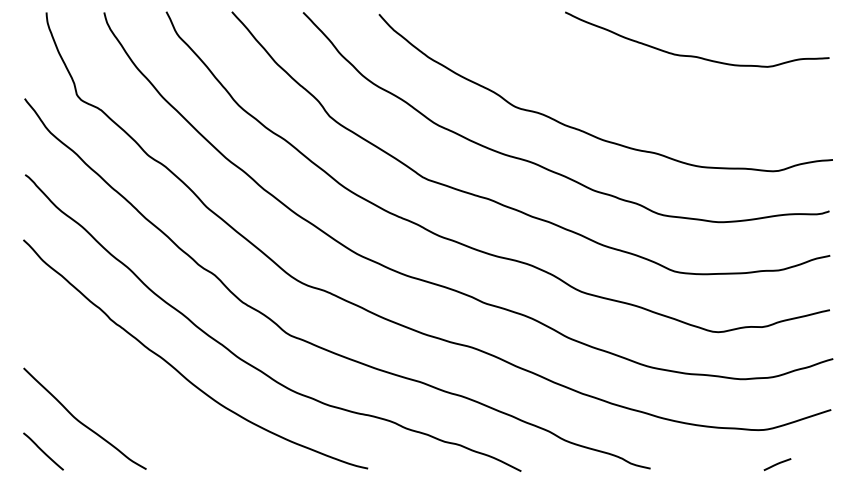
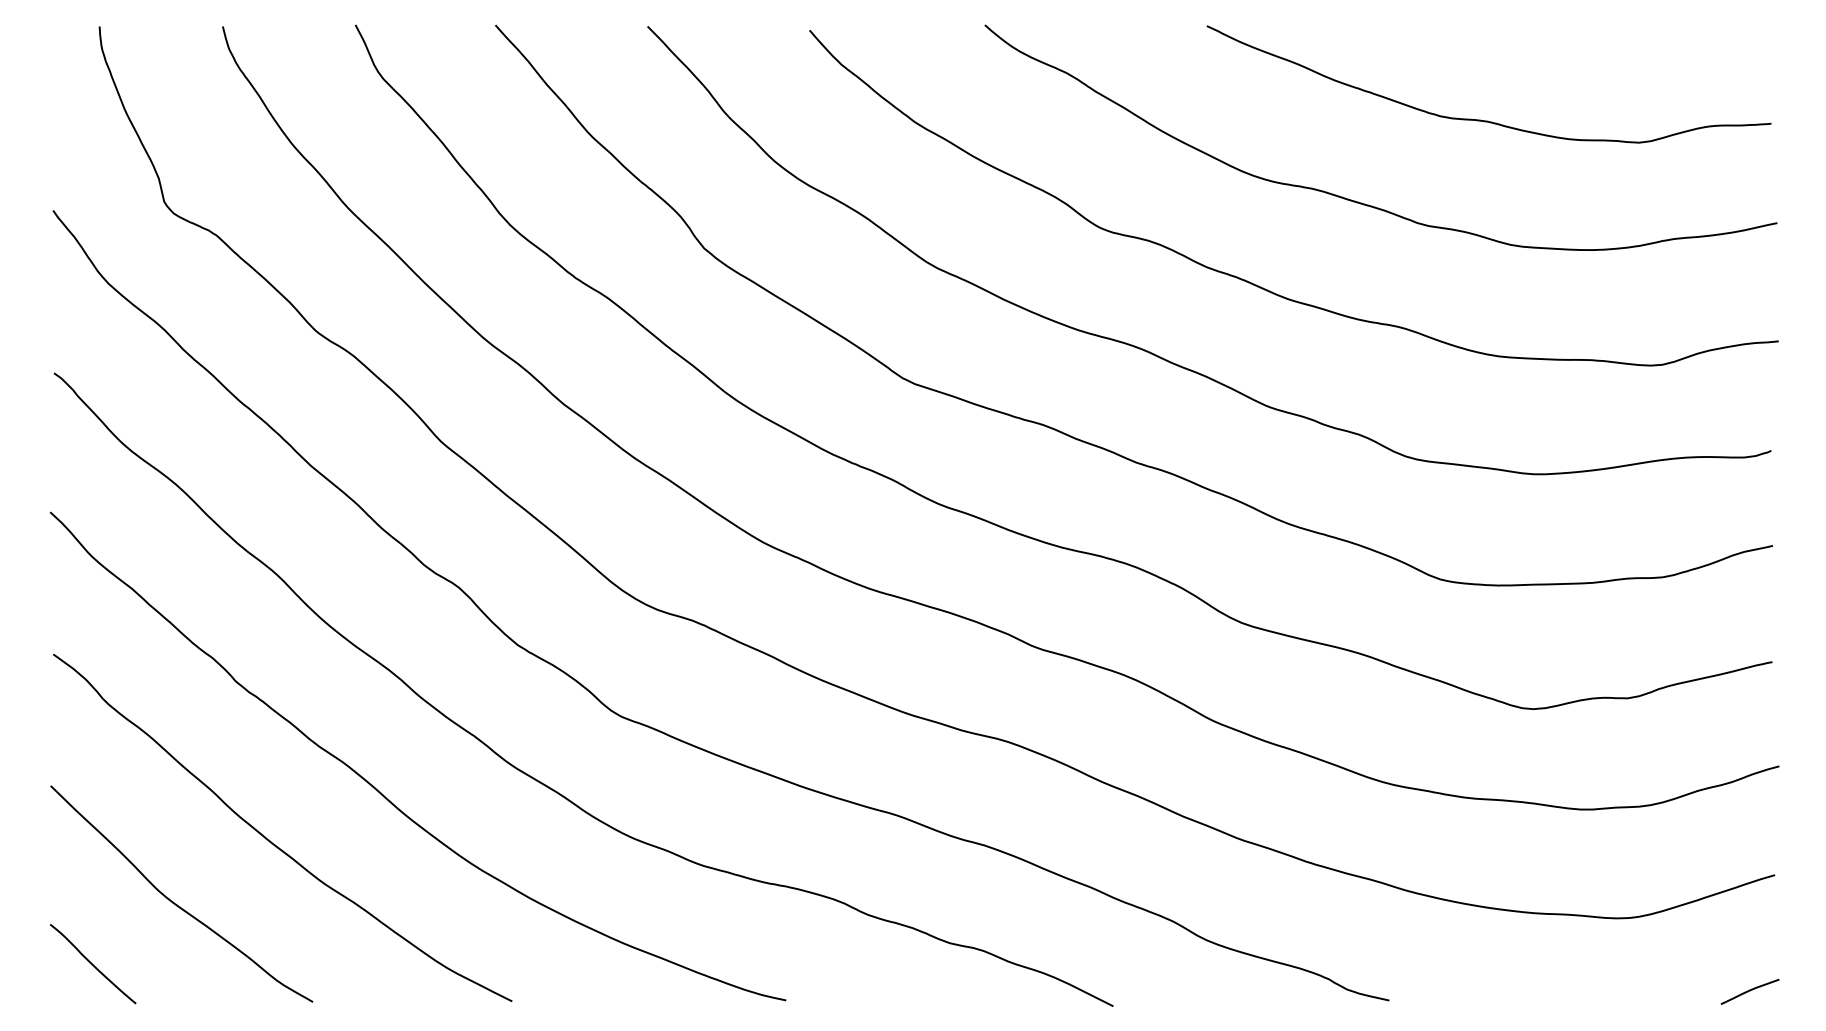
curve: (635, 93) -> (1357, 199), added
curve: (127, 393) -> (272, 840), added
line: (777, 464) -> (1749, 991), moved

